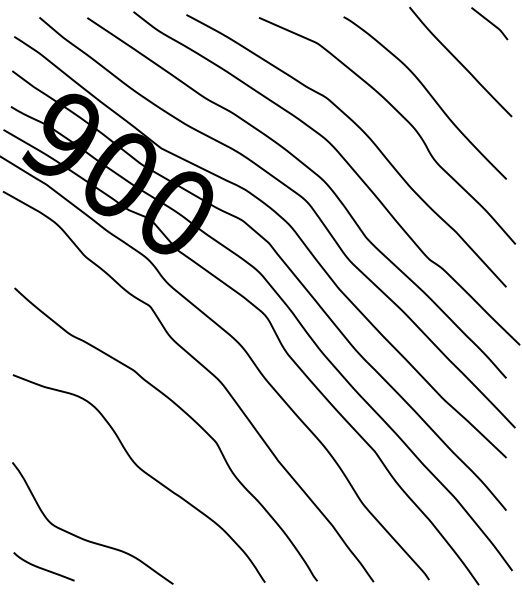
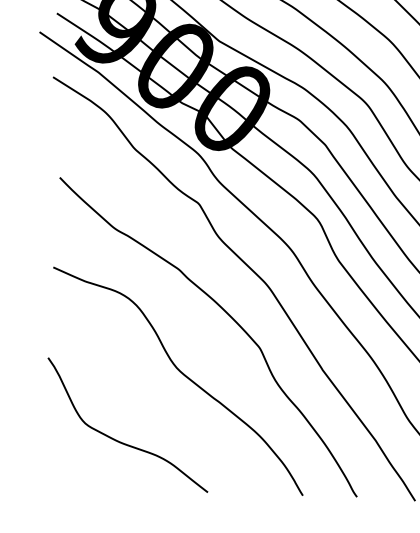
curve: (42, 567) -> (73, 468), removed

